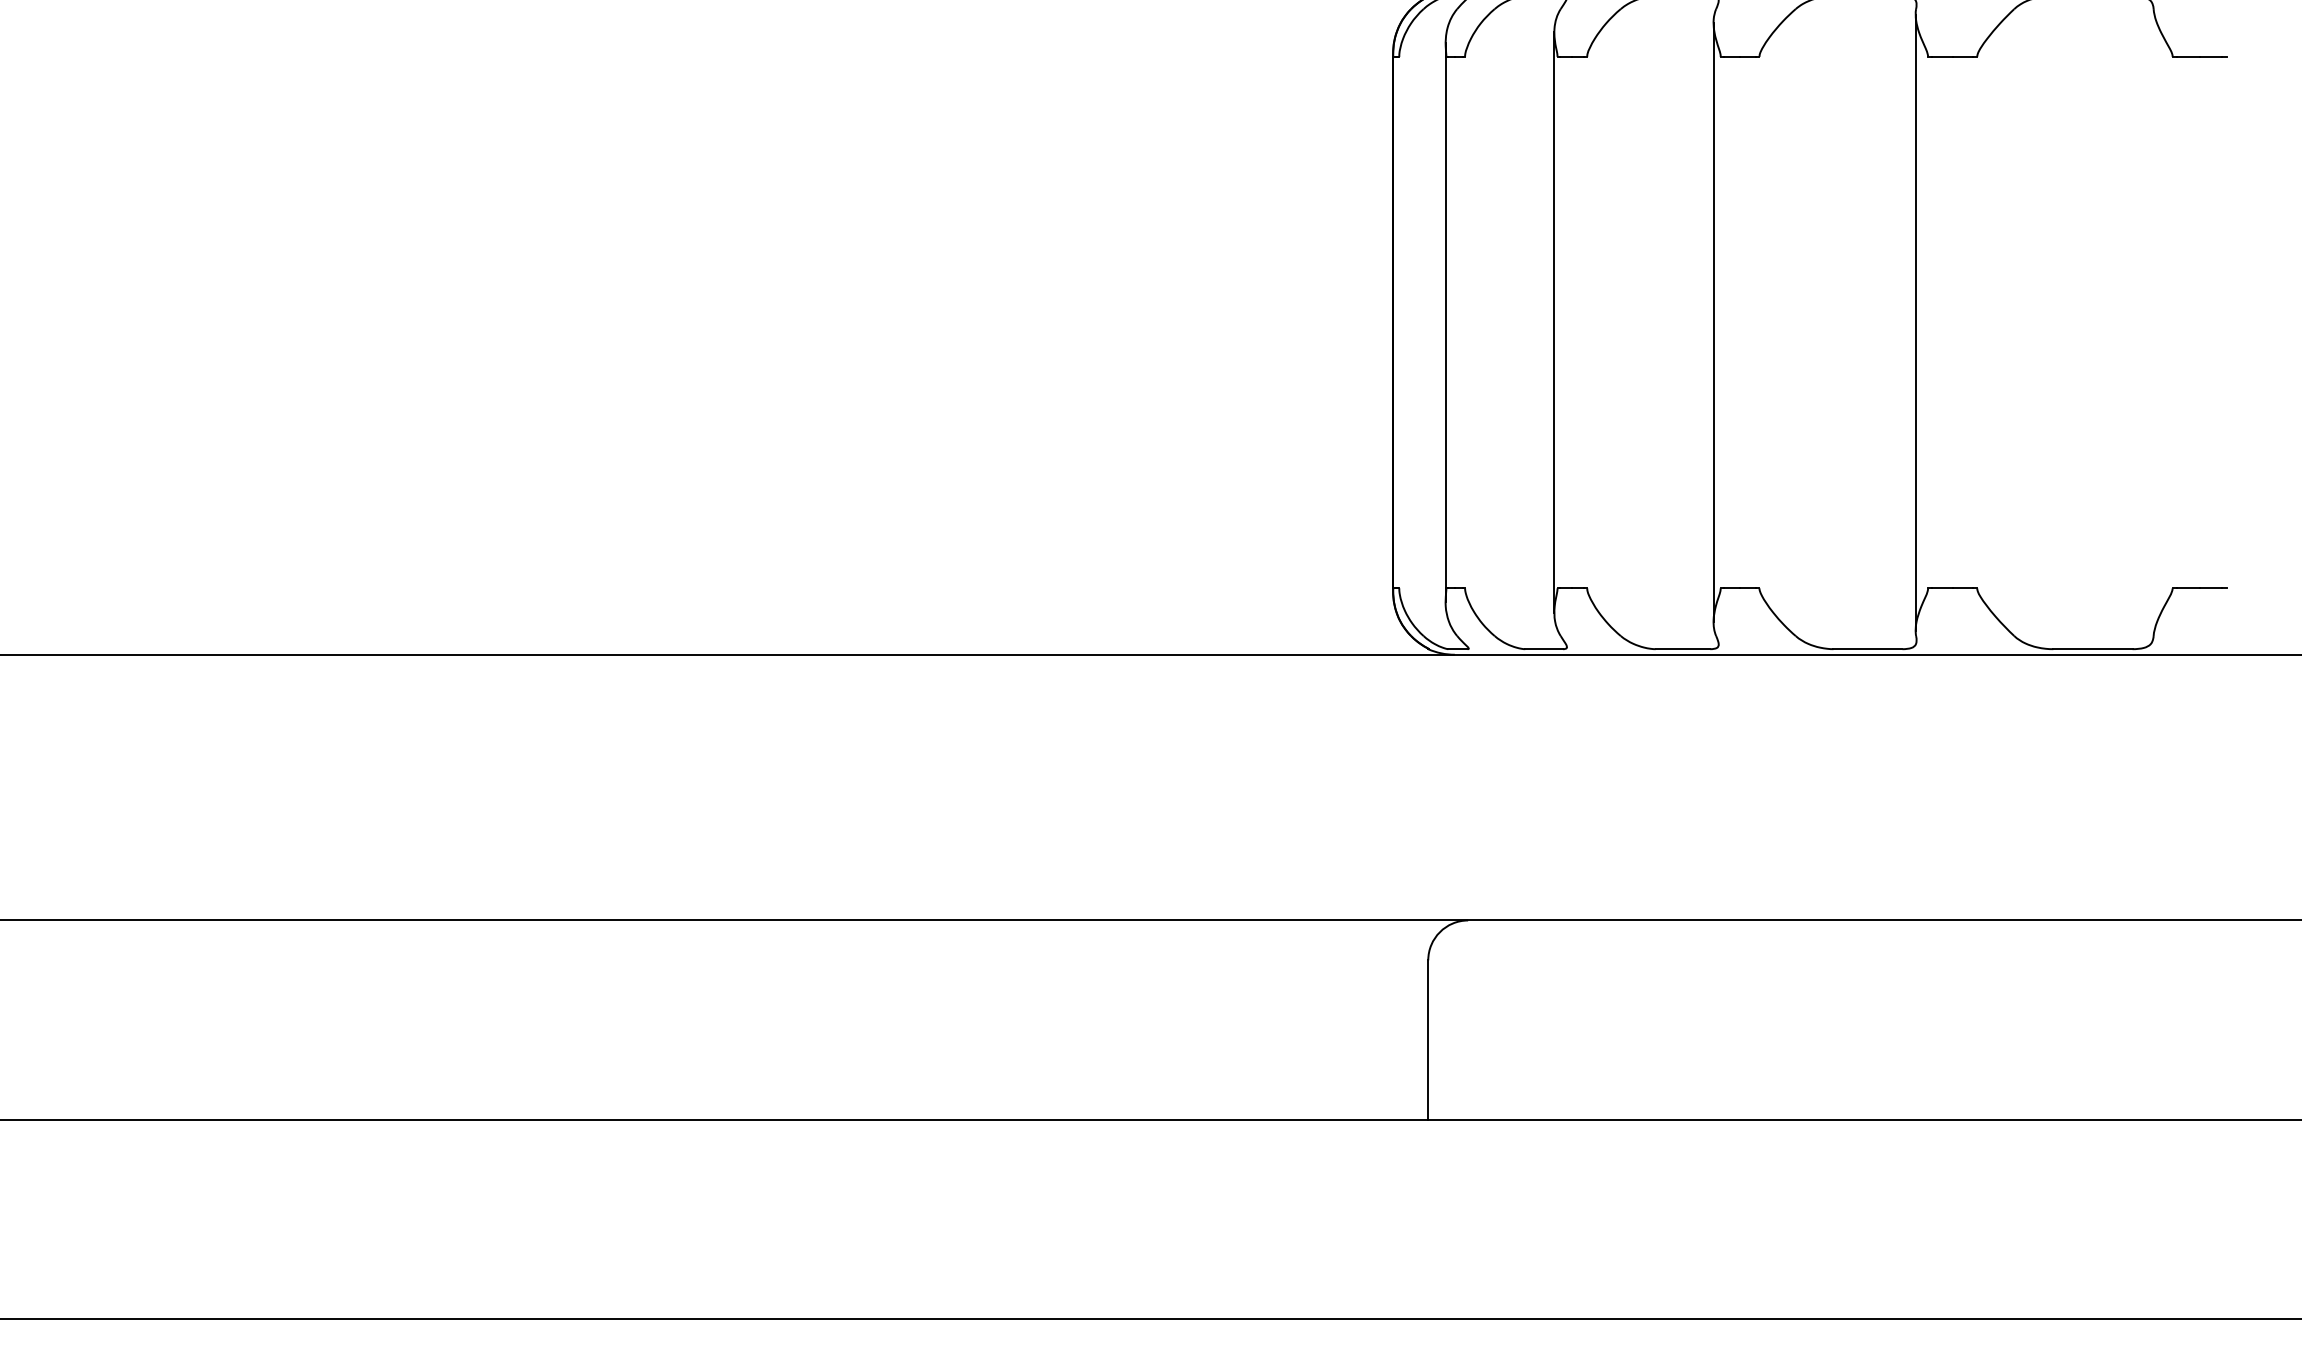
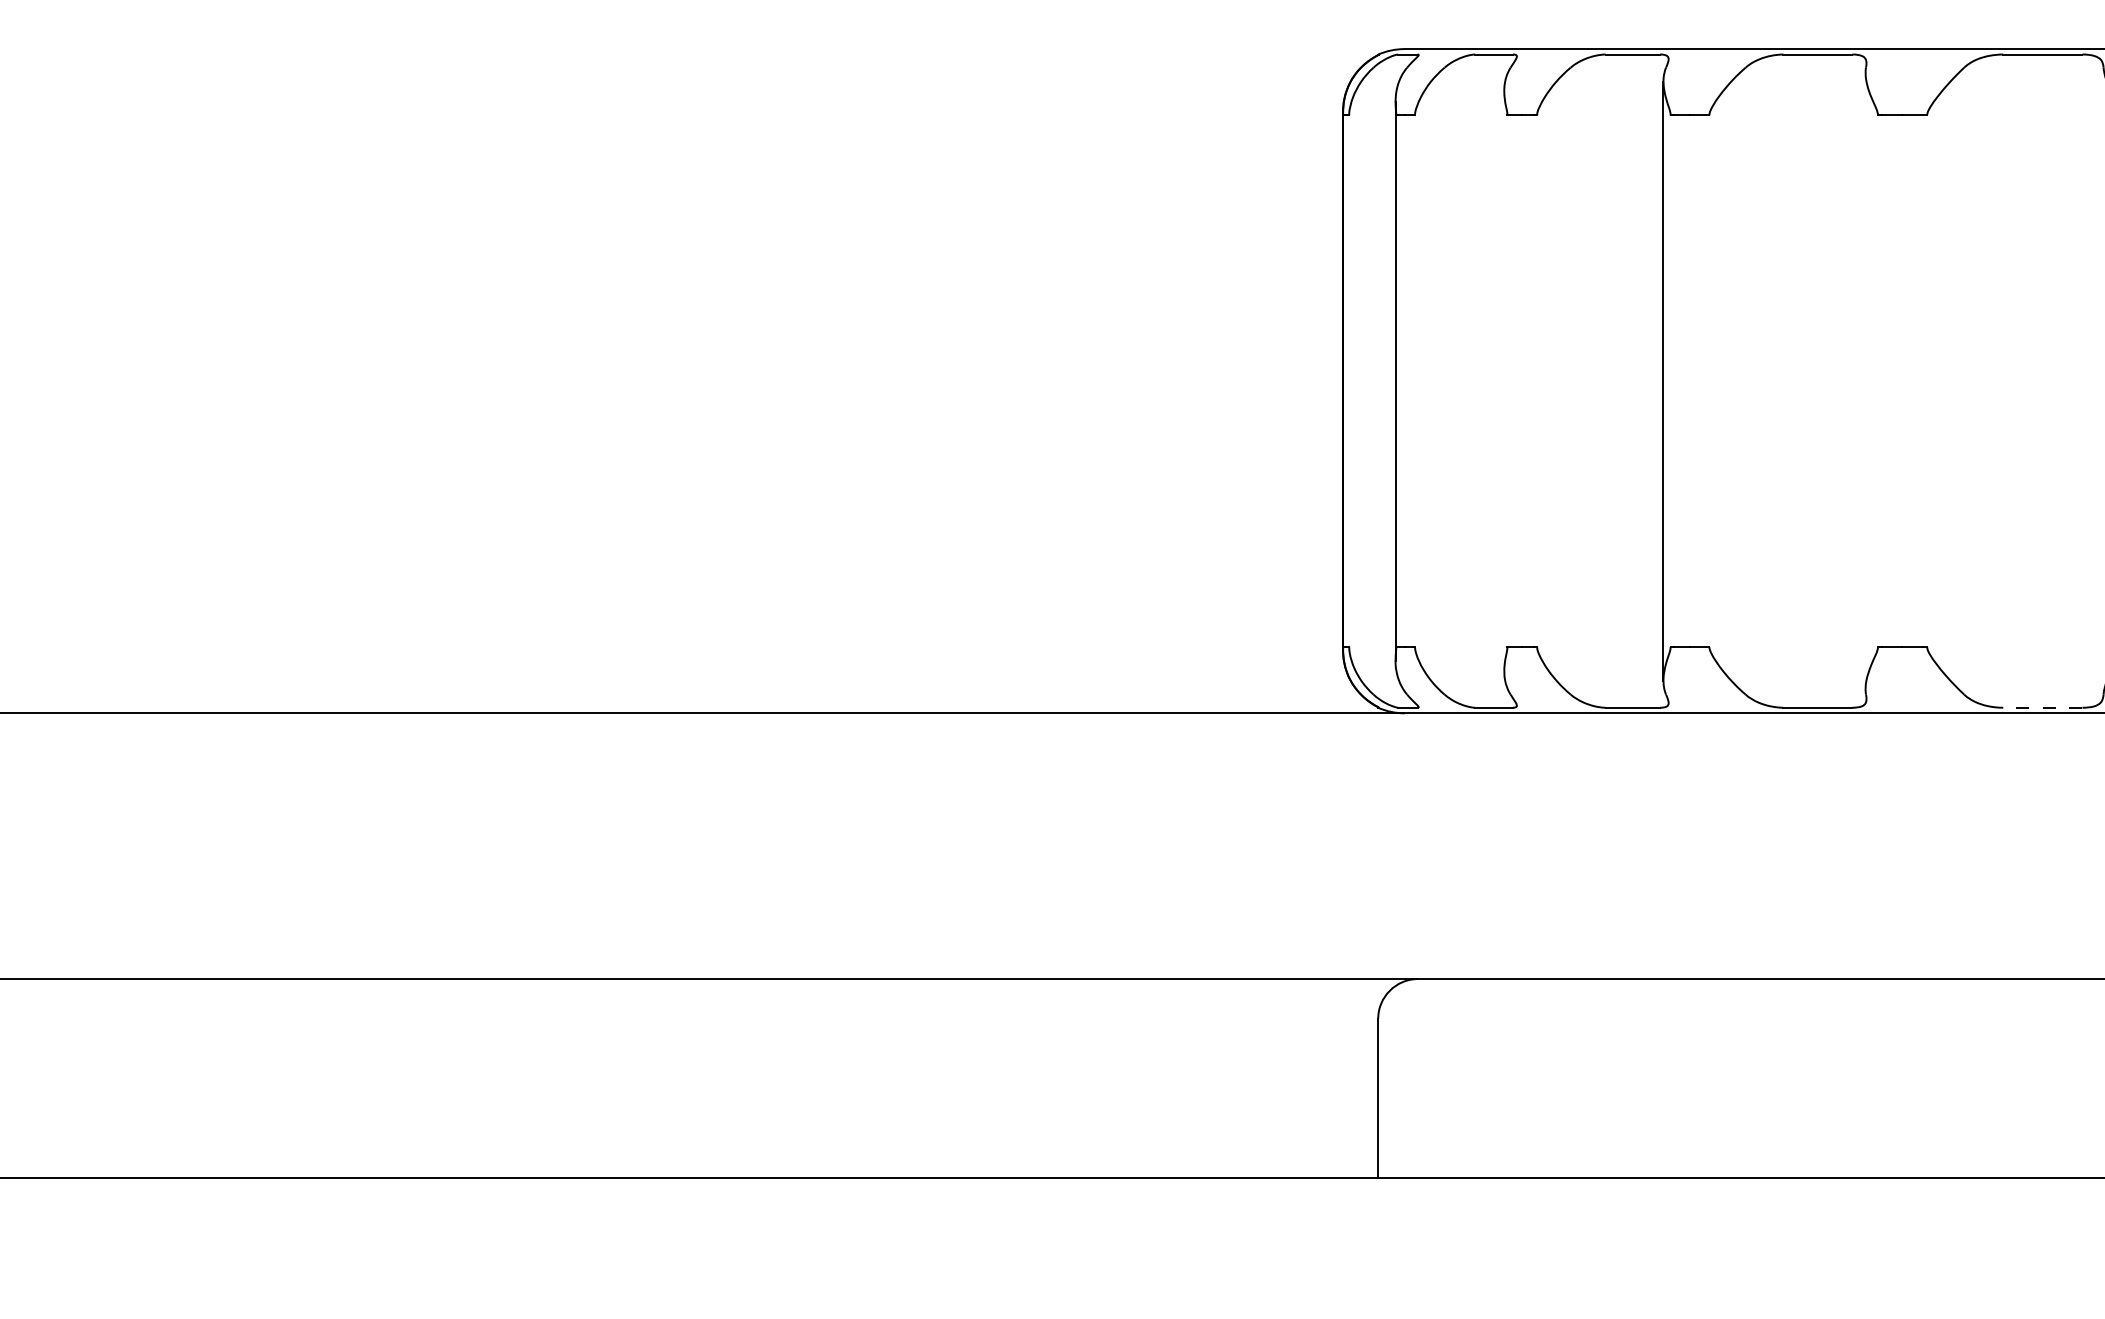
line: (1554, 322) -> (1504, 381), removed
line: (1915, 322) -> (1865, 381), removed
line: (2092, 649) -> (2042, 708), solid -> dashed

